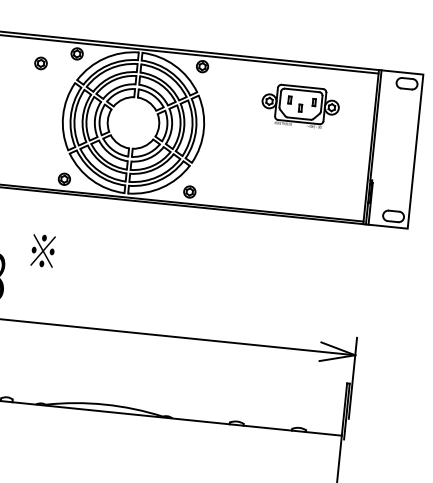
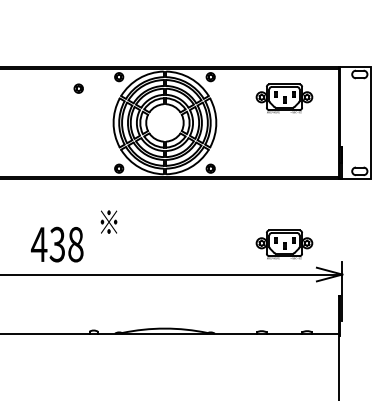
part: (40, 63) -> (78, 88), moved
part: (280, 306) -> (284, 244), added

